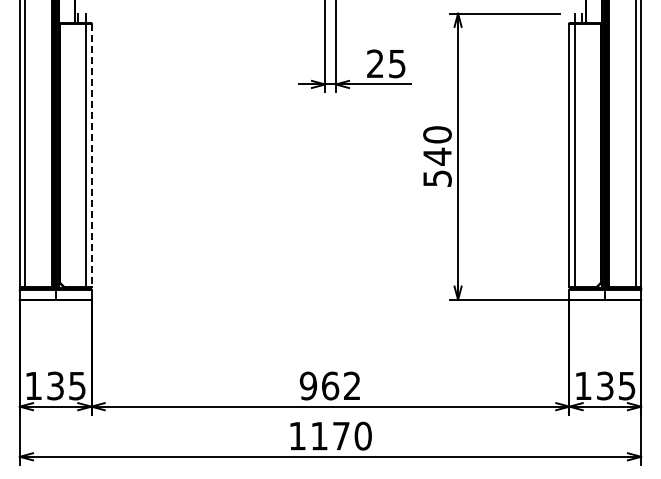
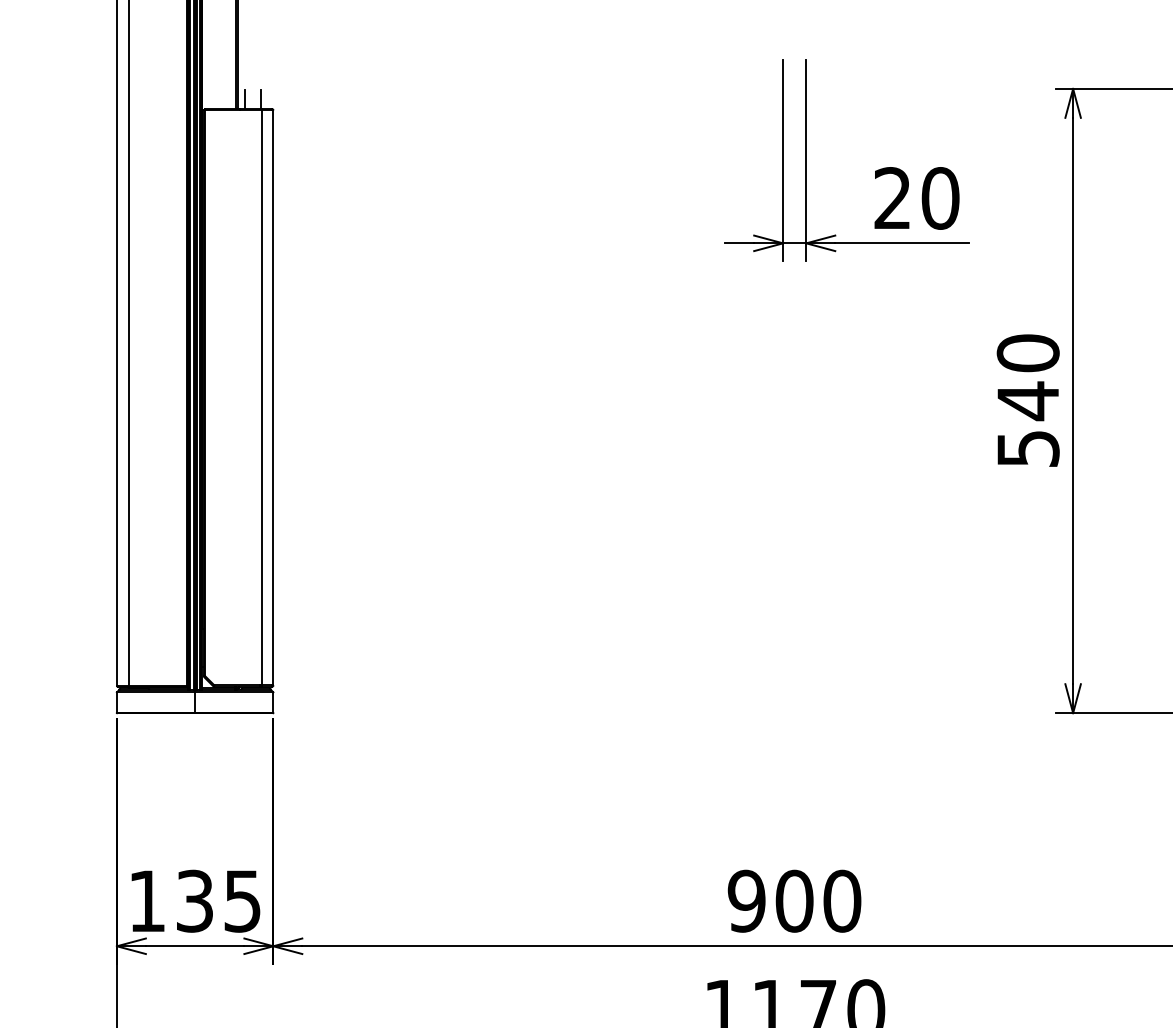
text: (396, 63) -> (938, 197), 25 -> 20
line: (91, 155) -> (273, 398), dashed -> solid
text: (340, 385) -> (816, 900), 962 -> 900

